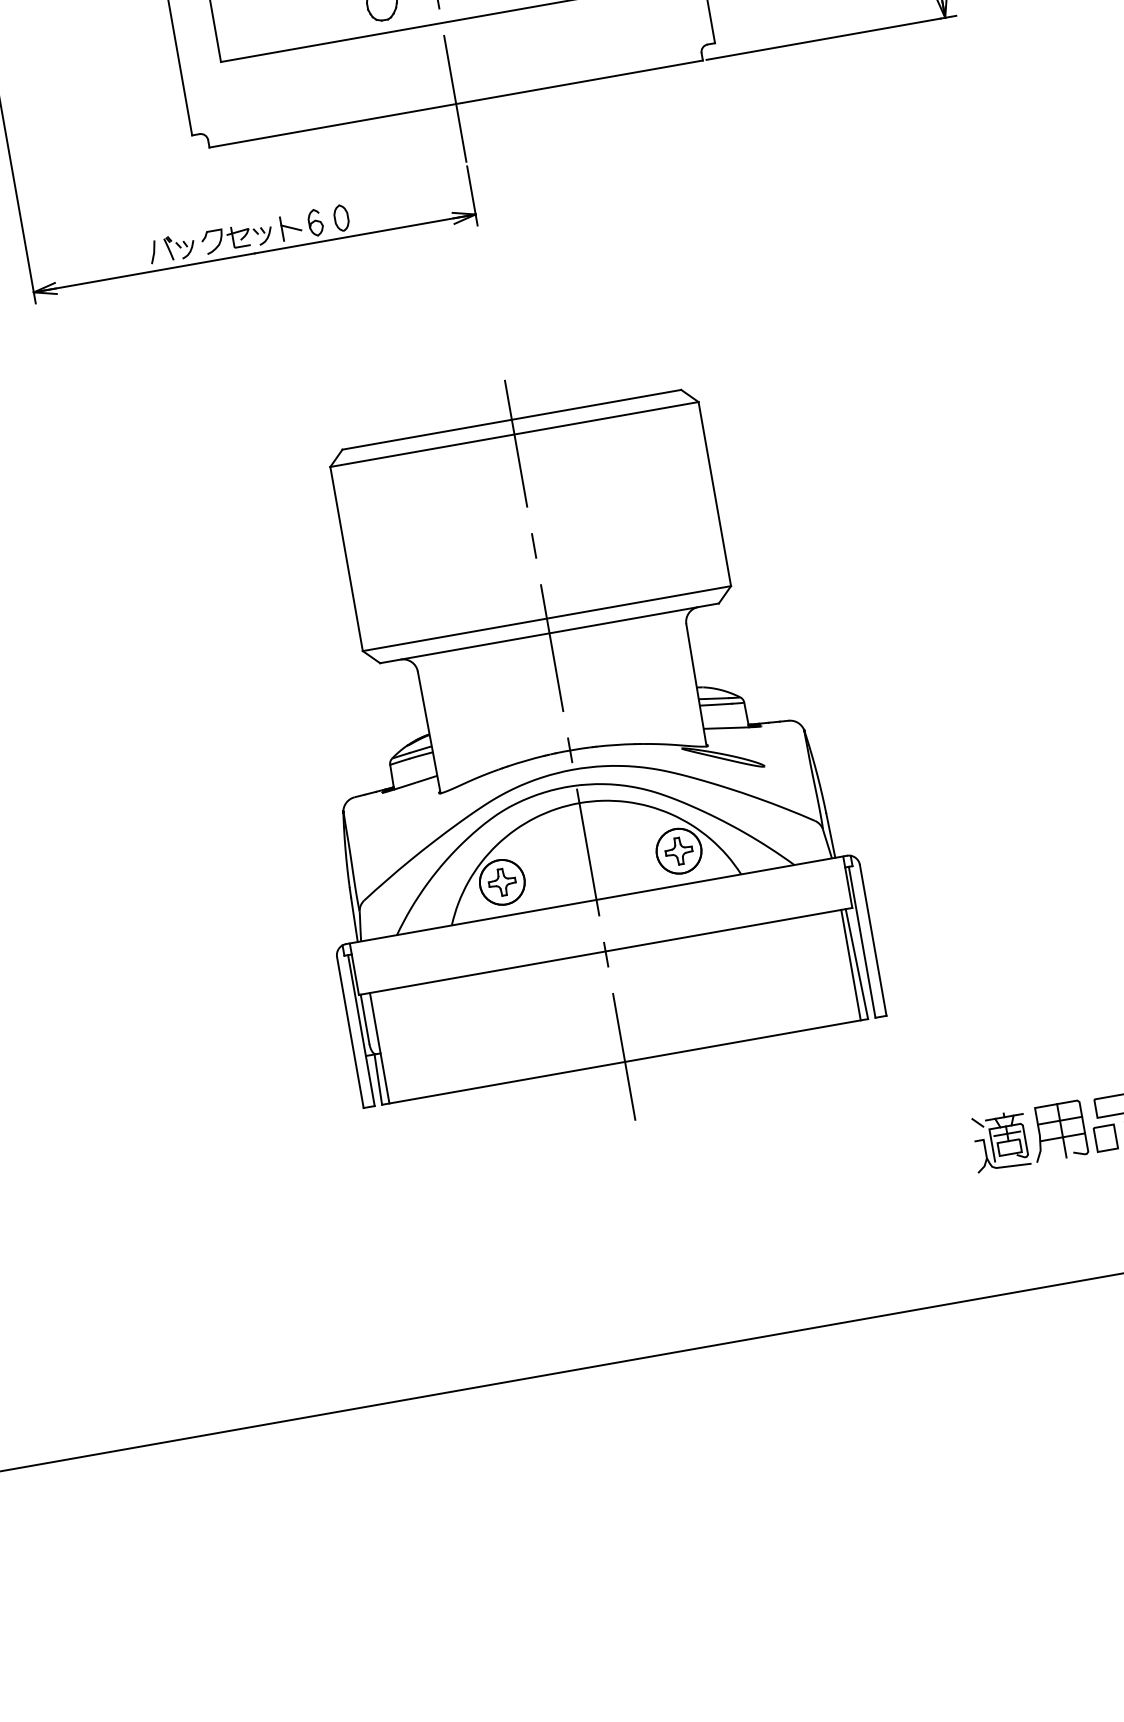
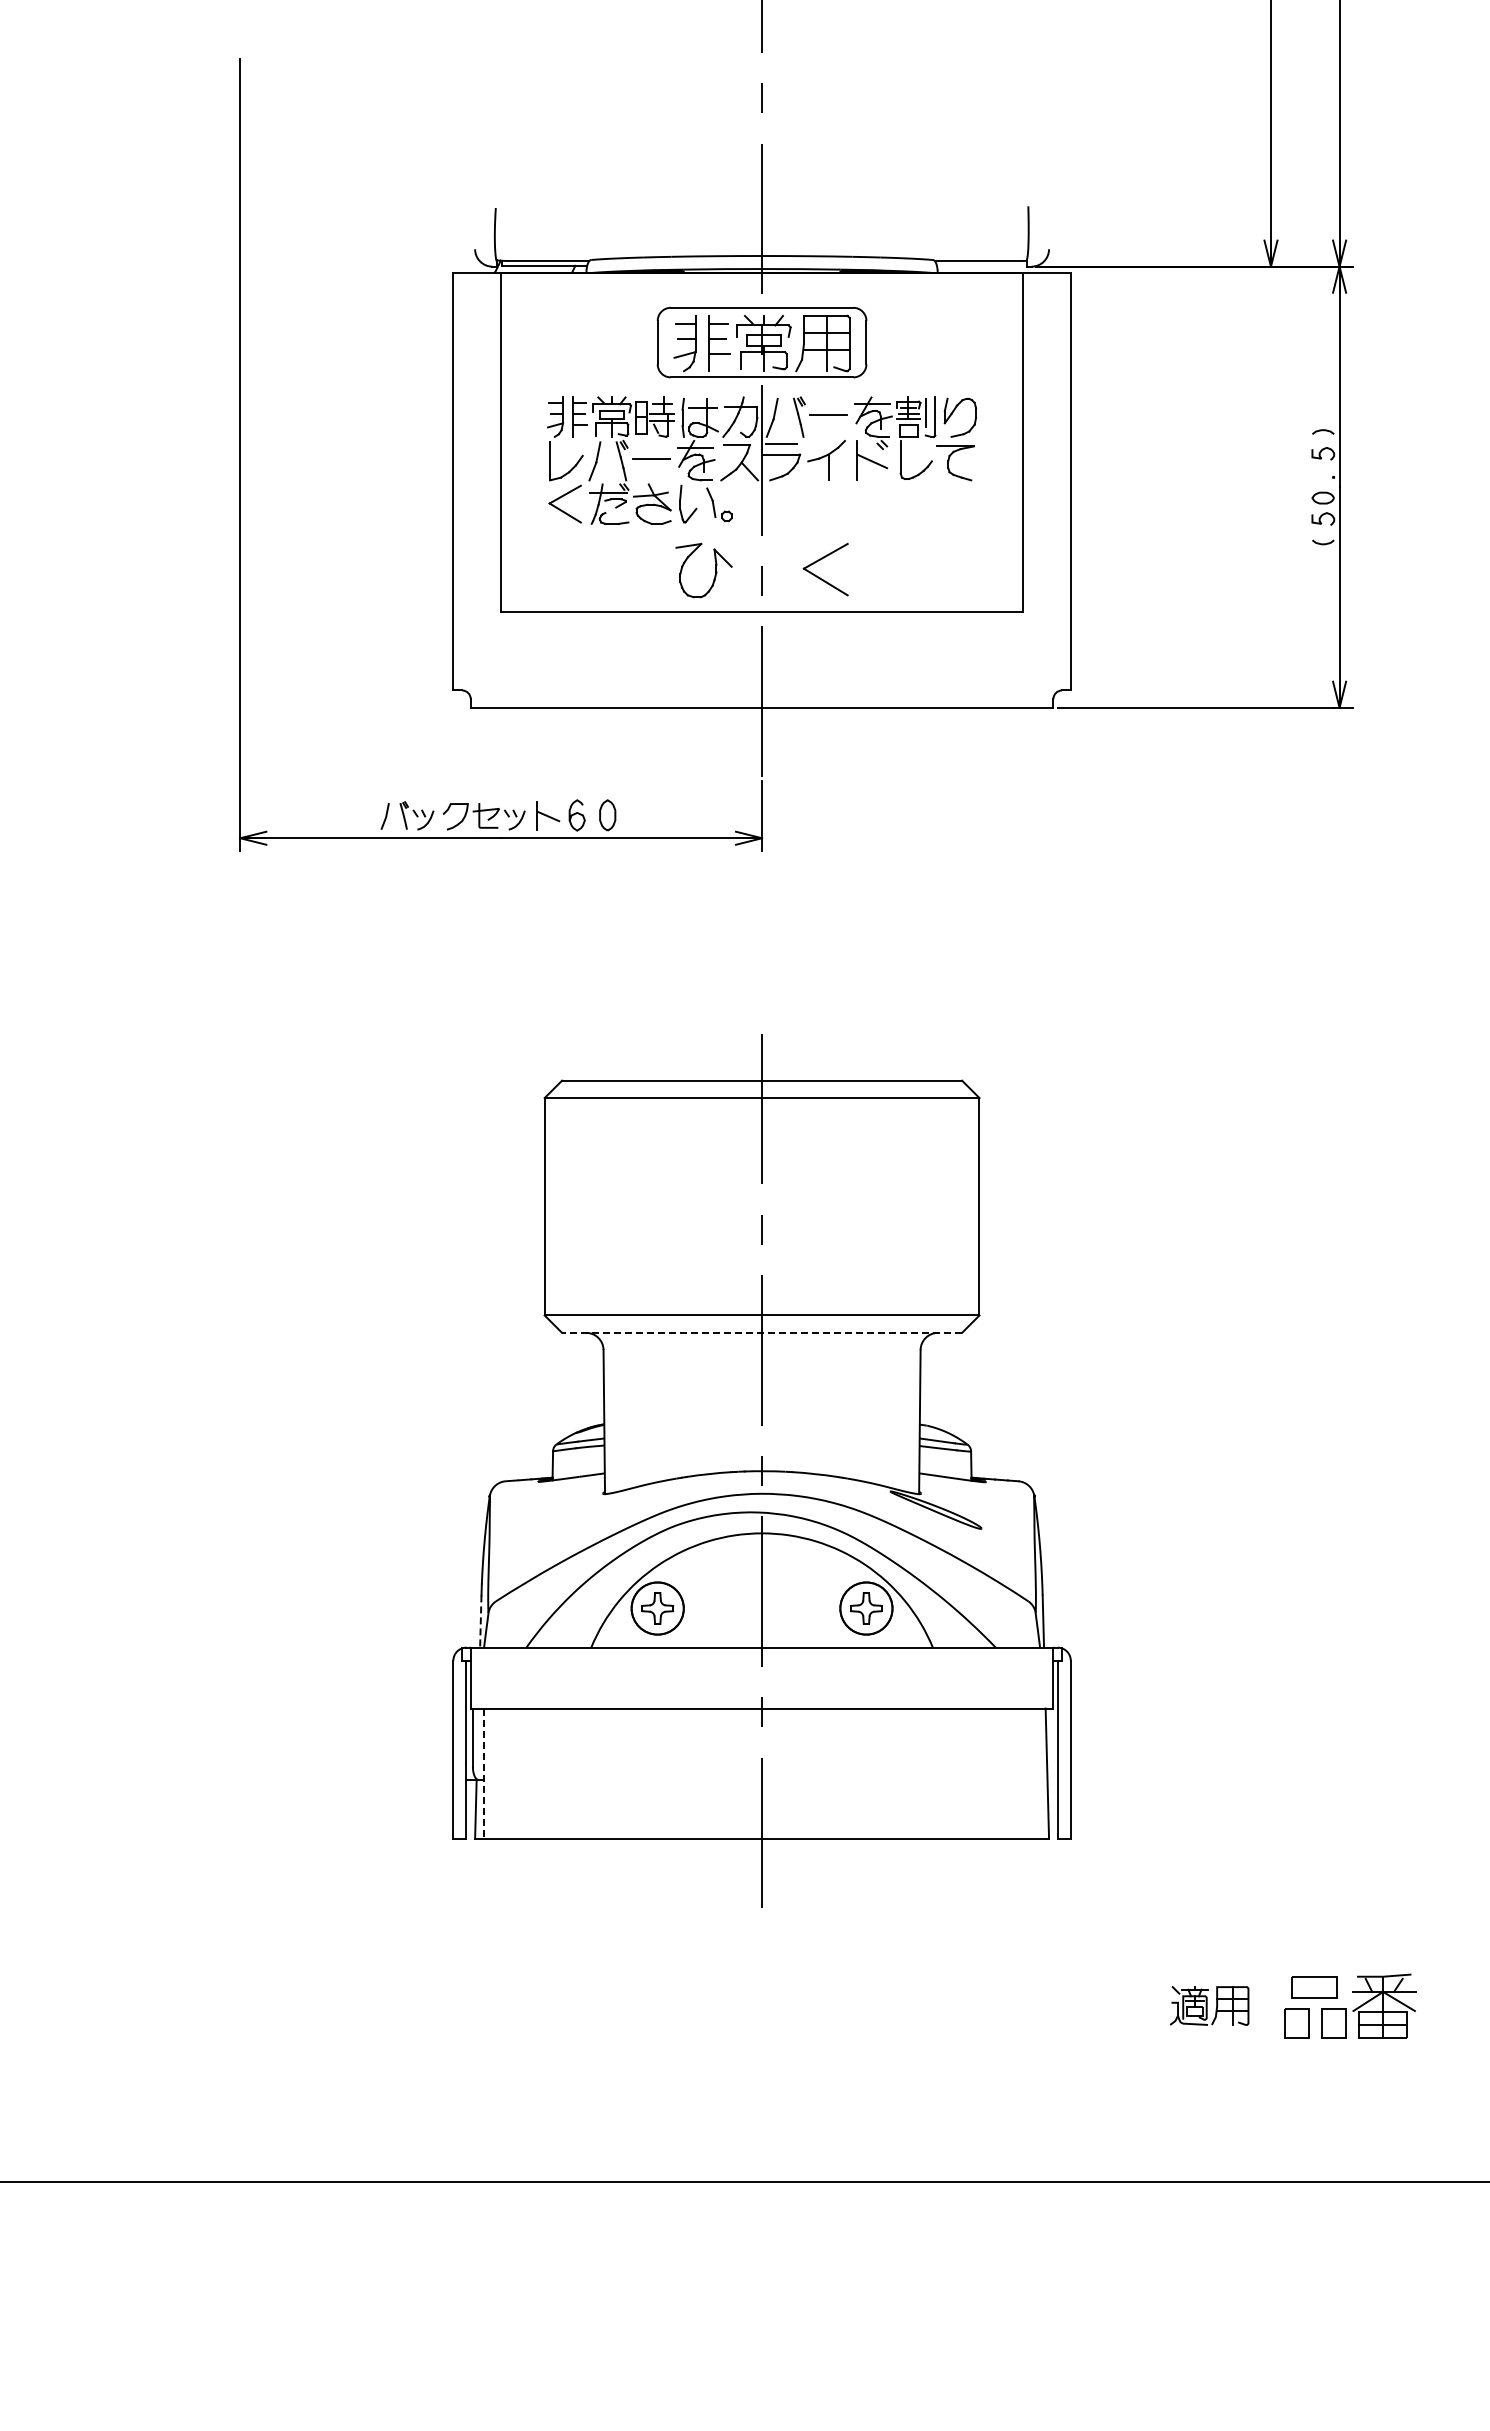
line: (548, 633) -> (761, 1332), solid -> dashed
line: (354, 920) -> (480, 1622), solid -> dashed
line: (851, 964) -> (1040, 1773), removed
line: (379, 1048) -> (483, 1774), solid -> dashed
part: (1028, 1136) -> (1209, 2005), size x0.6

